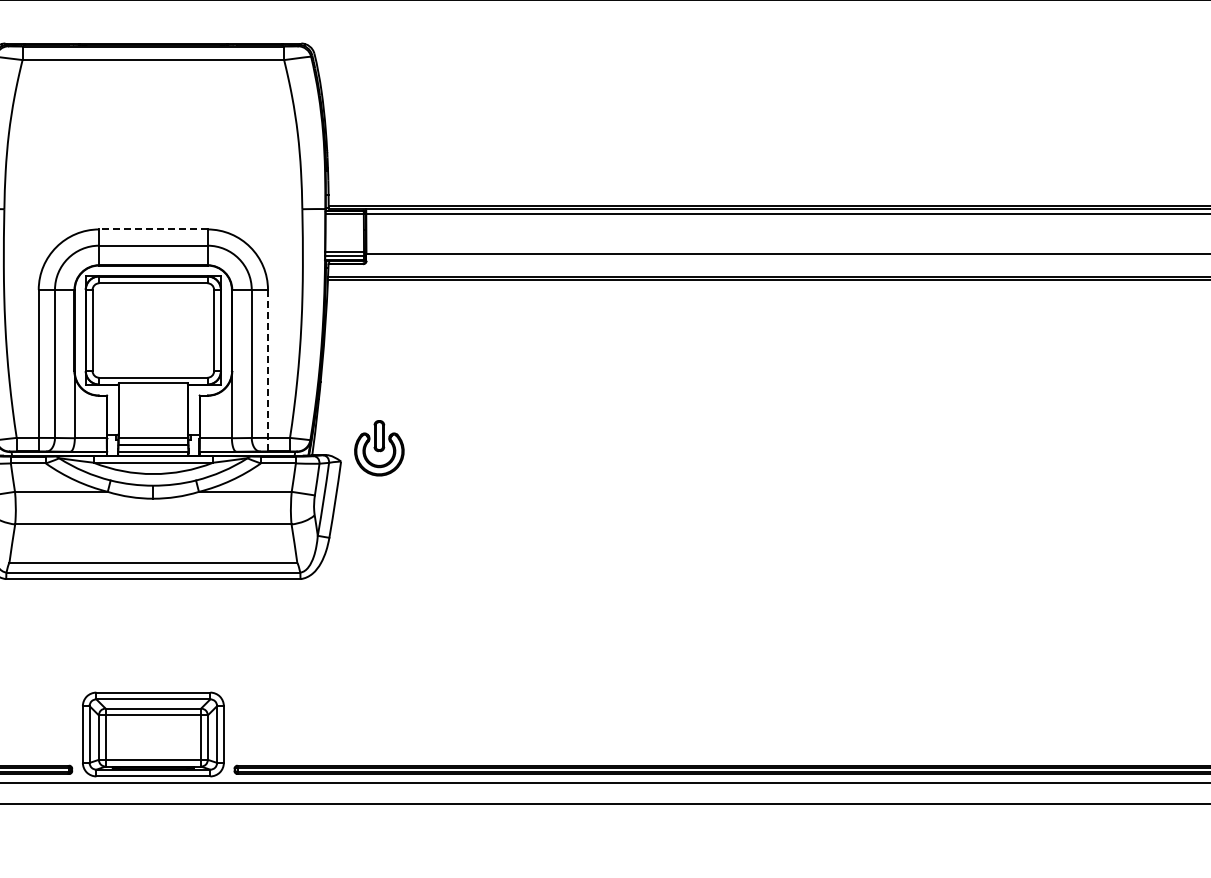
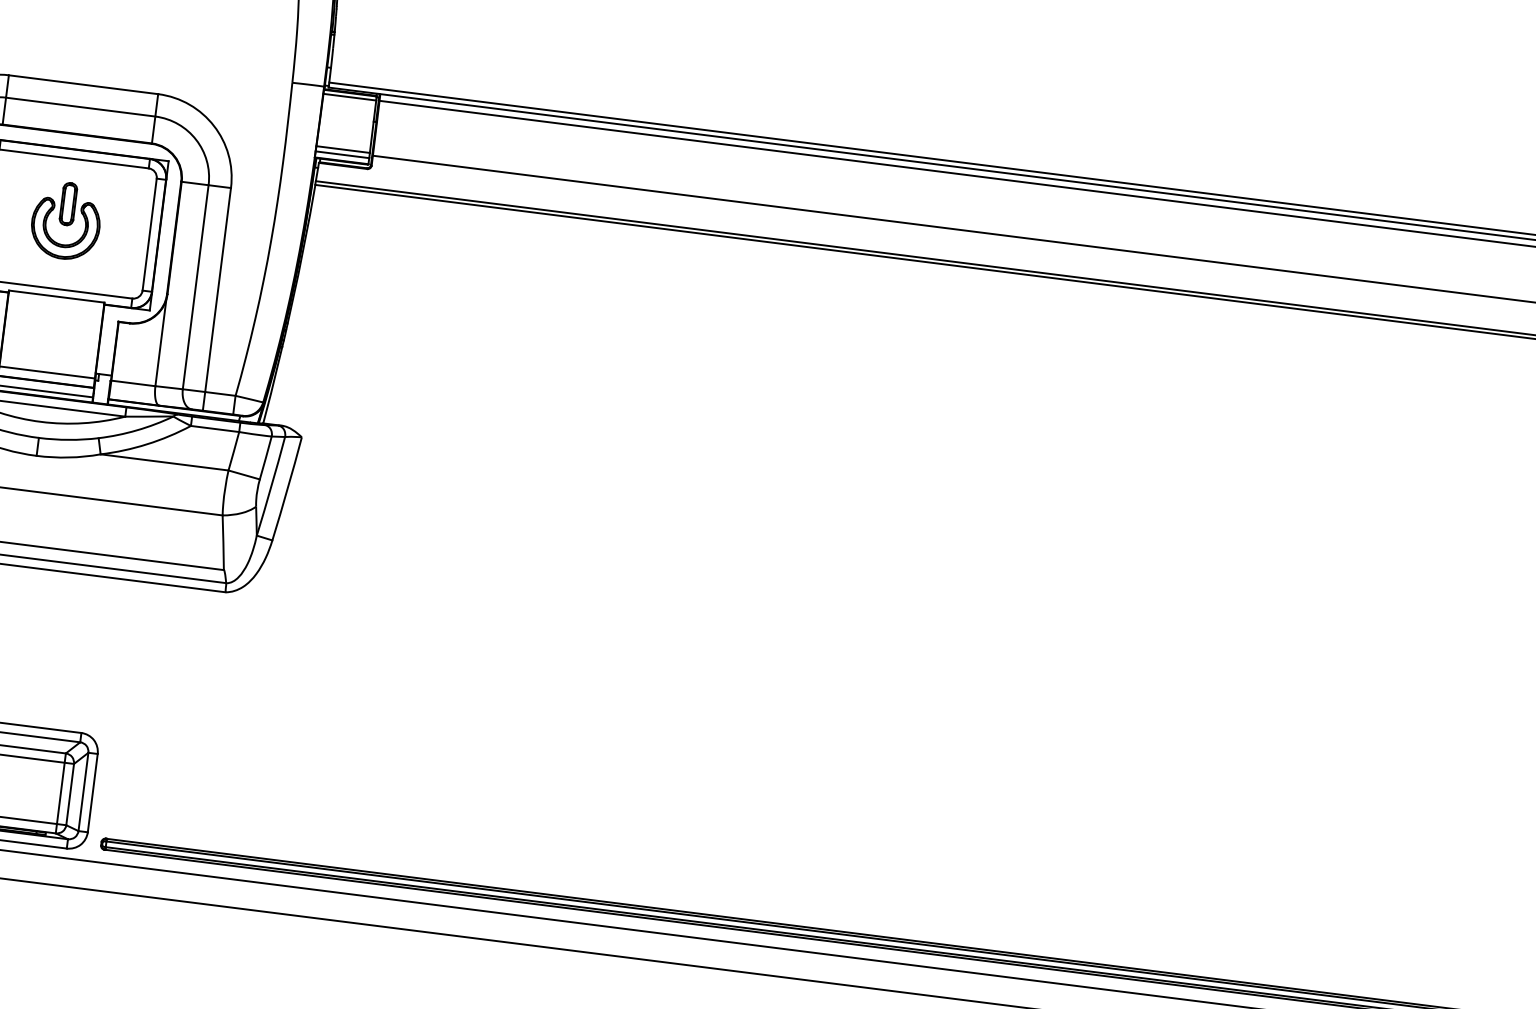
line: (152, 229) -> (82, 84), dashed -> solid
line: (268, 370) -> (217, 299), dashed -> solid
part: (379, 448) -> (66, 221), moved

